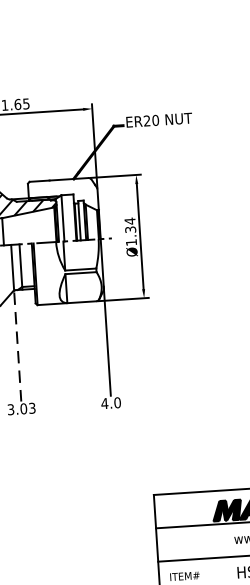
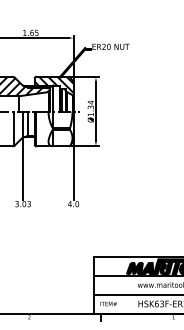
hatch: (61, 193) -> (53, 84), added
line: (18, 347) -> (23, 169), dashed -> solid

